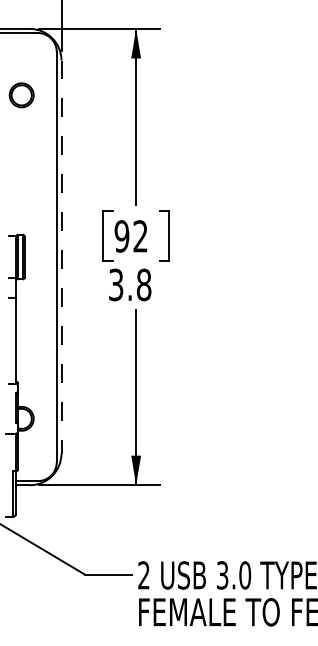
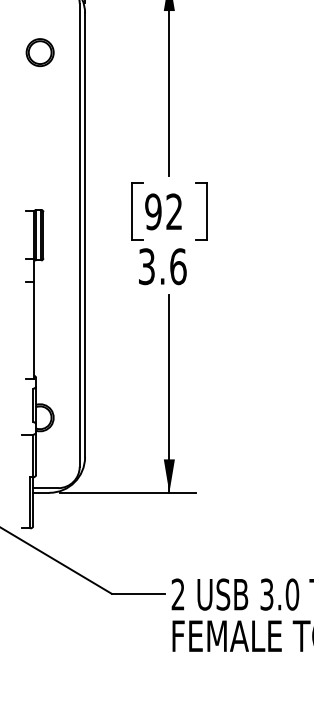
line: (61, 257) -> (85, 235), dashed -> solid
text: (143, 284) -> (177, 266), 3.8 -> 3.6

